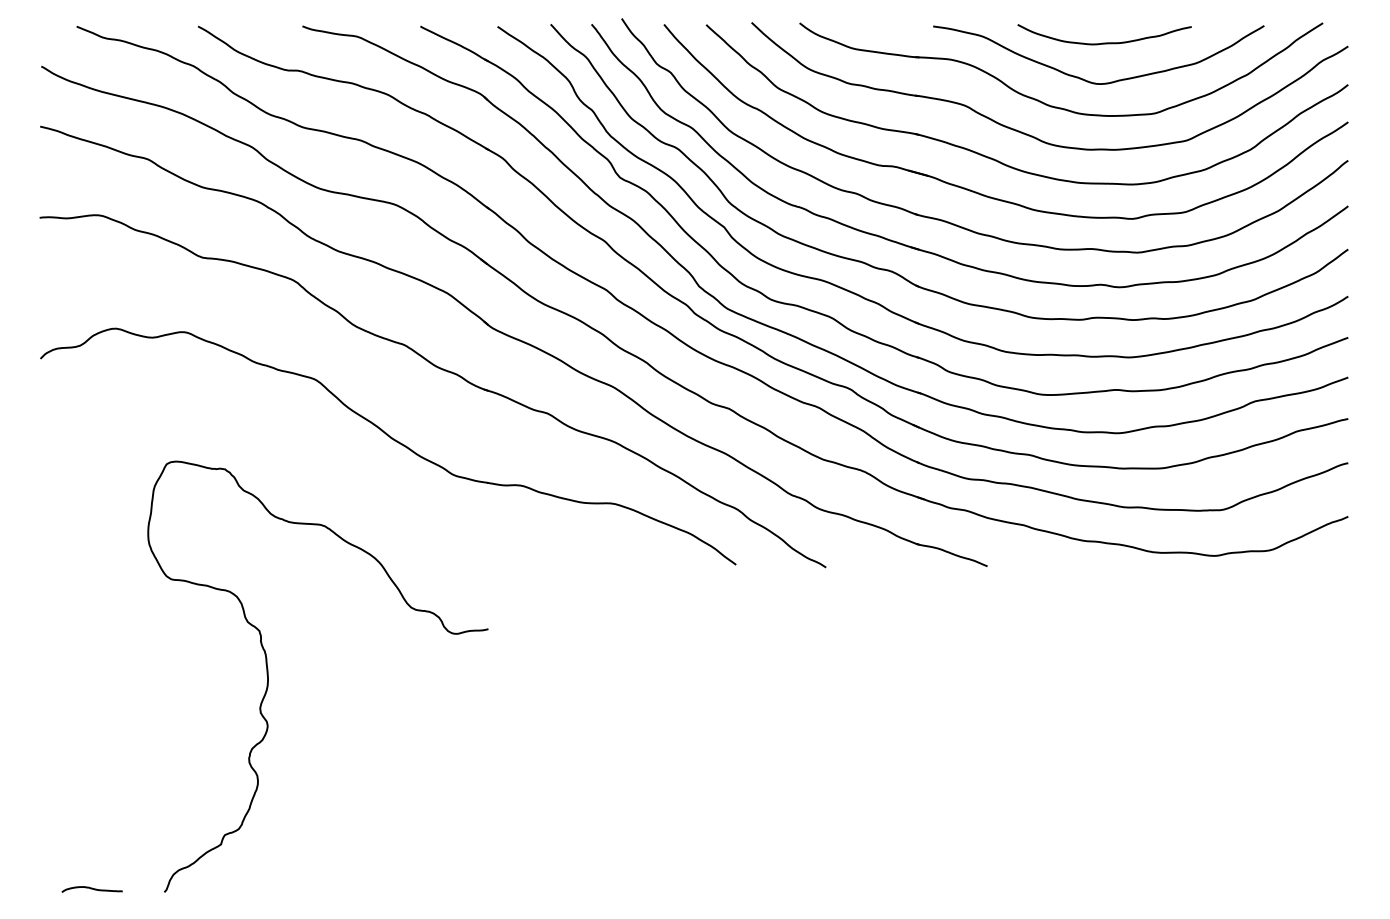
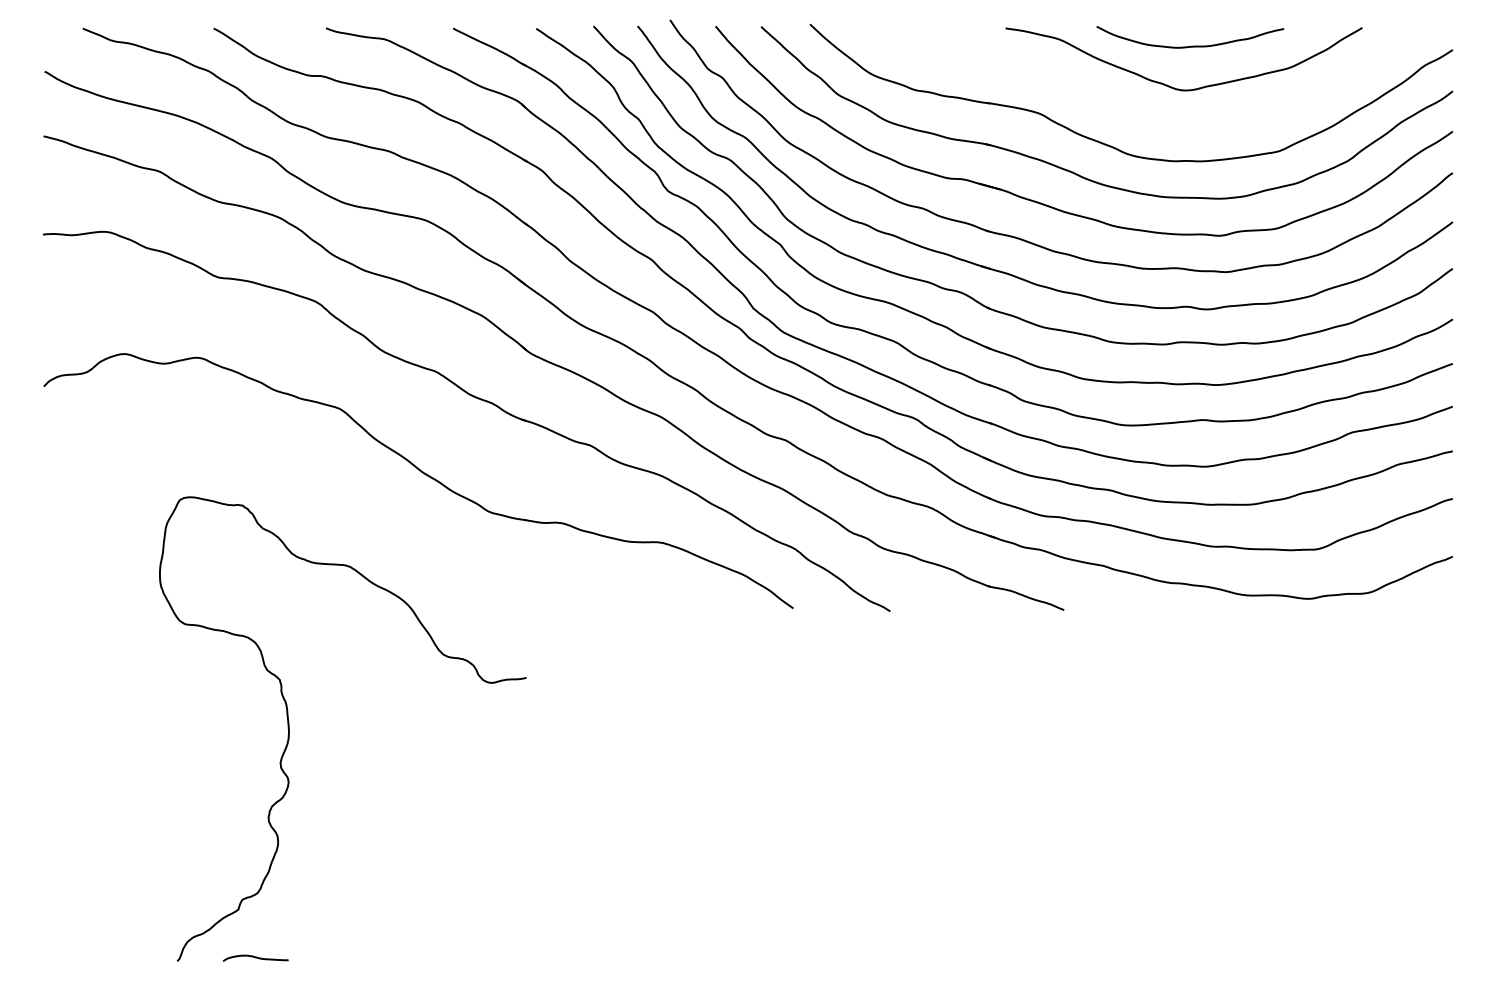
part: (1049, 104) -> (1130, 112), removed
curve: (91, 889) -> (255, 958), moved

